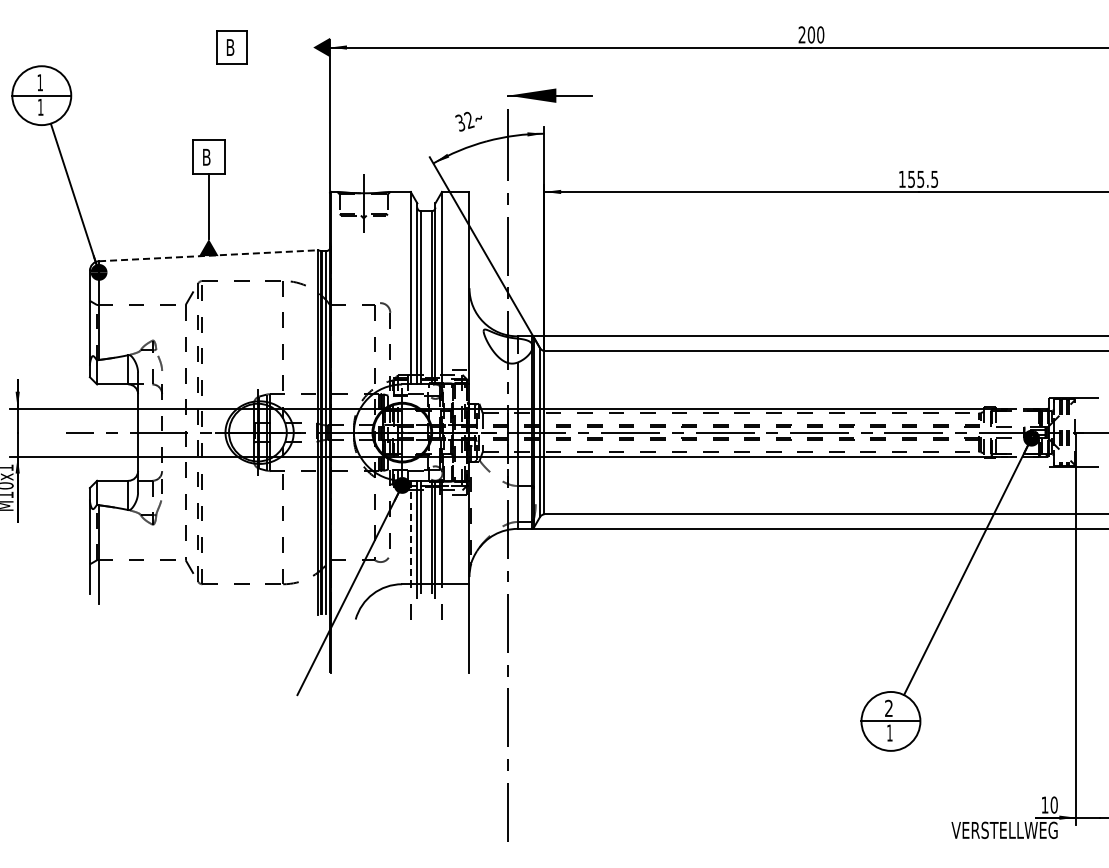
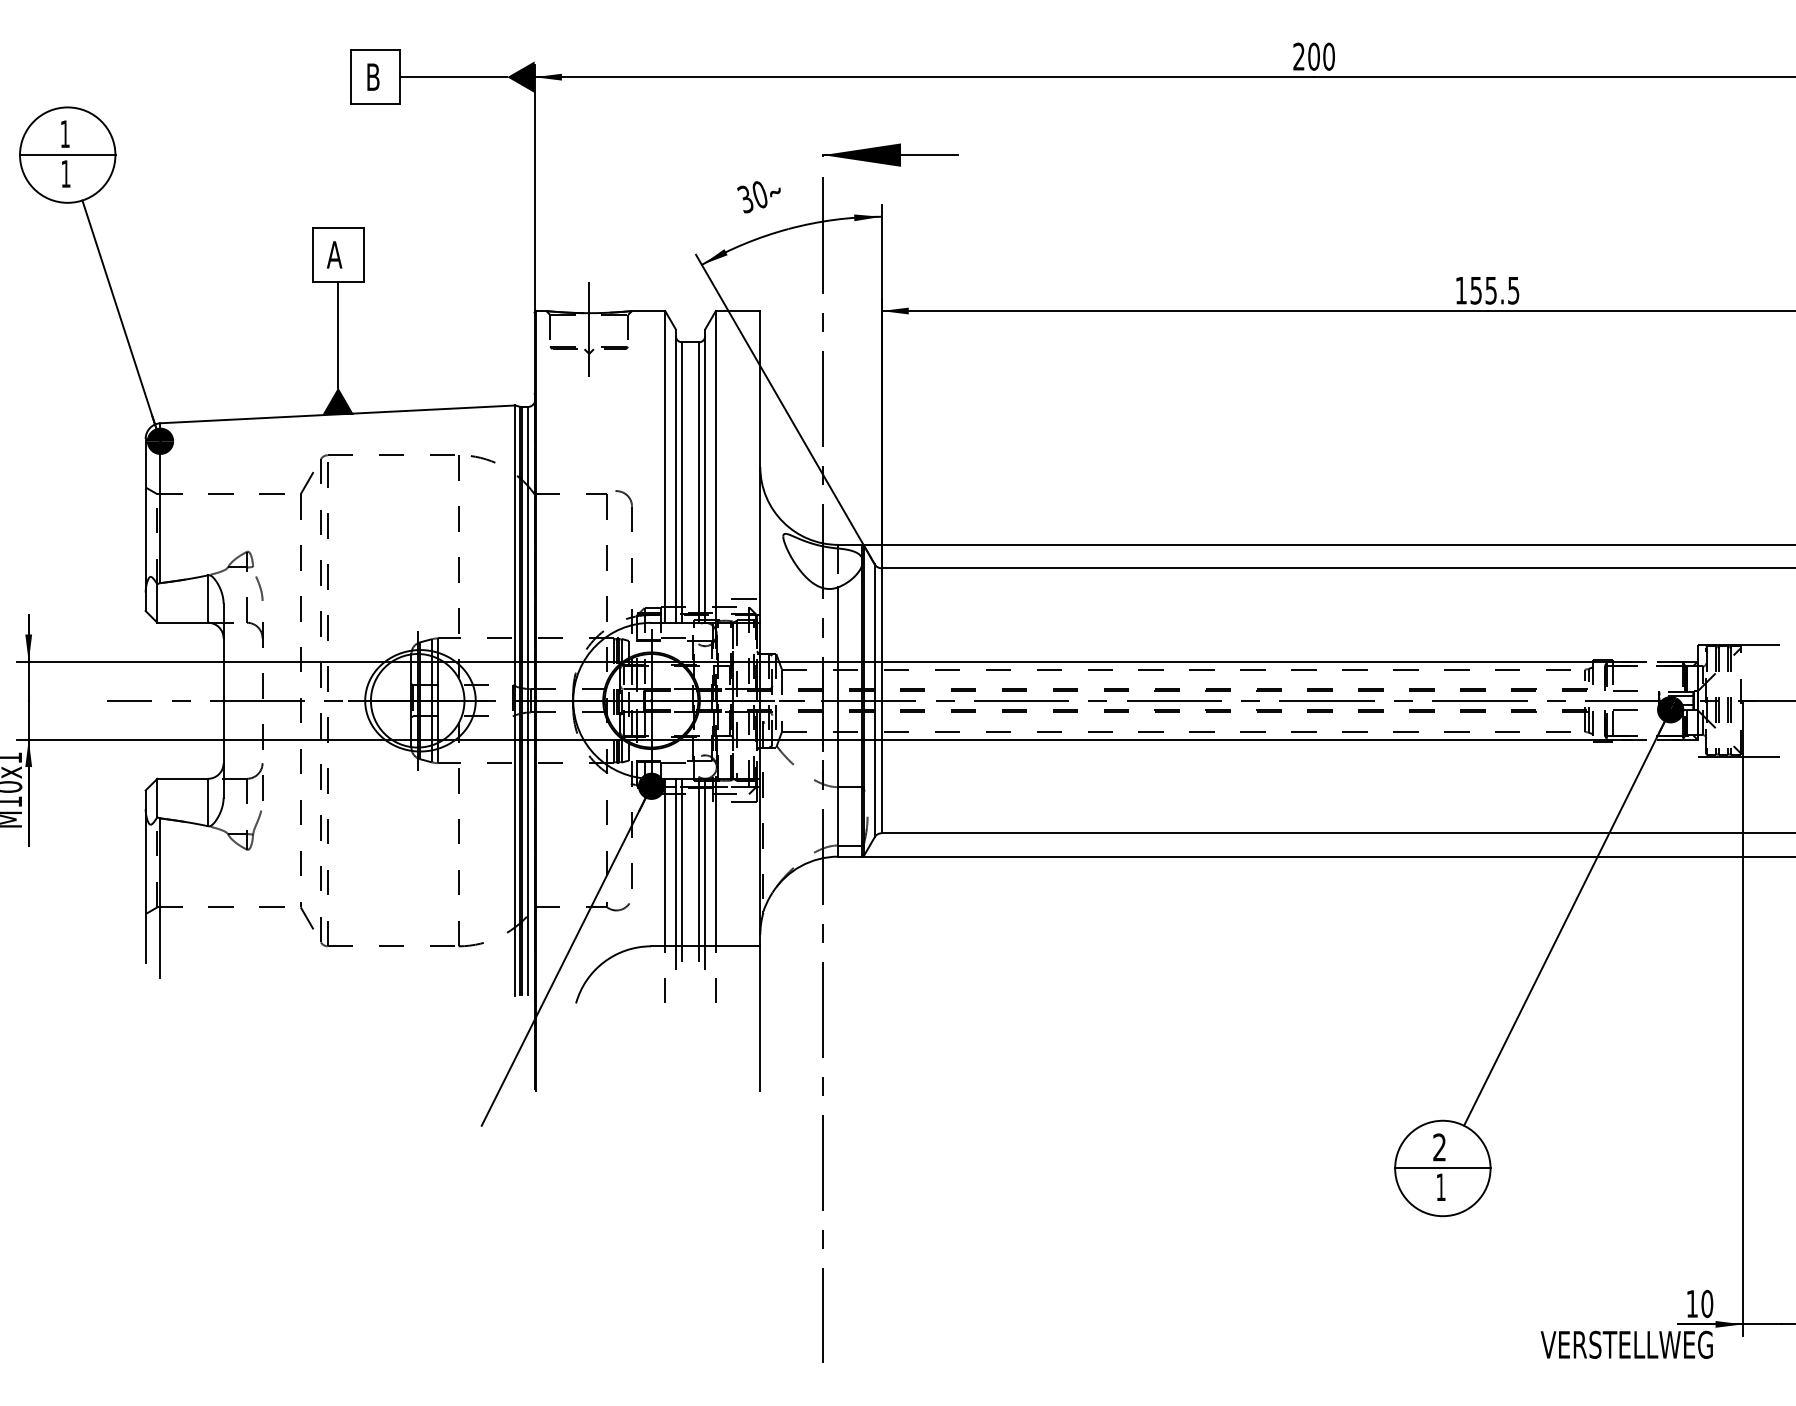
line: (280, 47) -> (454, 77), added
text: (469, 119) -> (760, 193), 32 -> 30
text: (206, 156) -> (334, 253), B -> A
line: (208, 255) -> (337, 413), dashed -> solid
line: (410, 532) -> (664, 862), dashed -> solid

